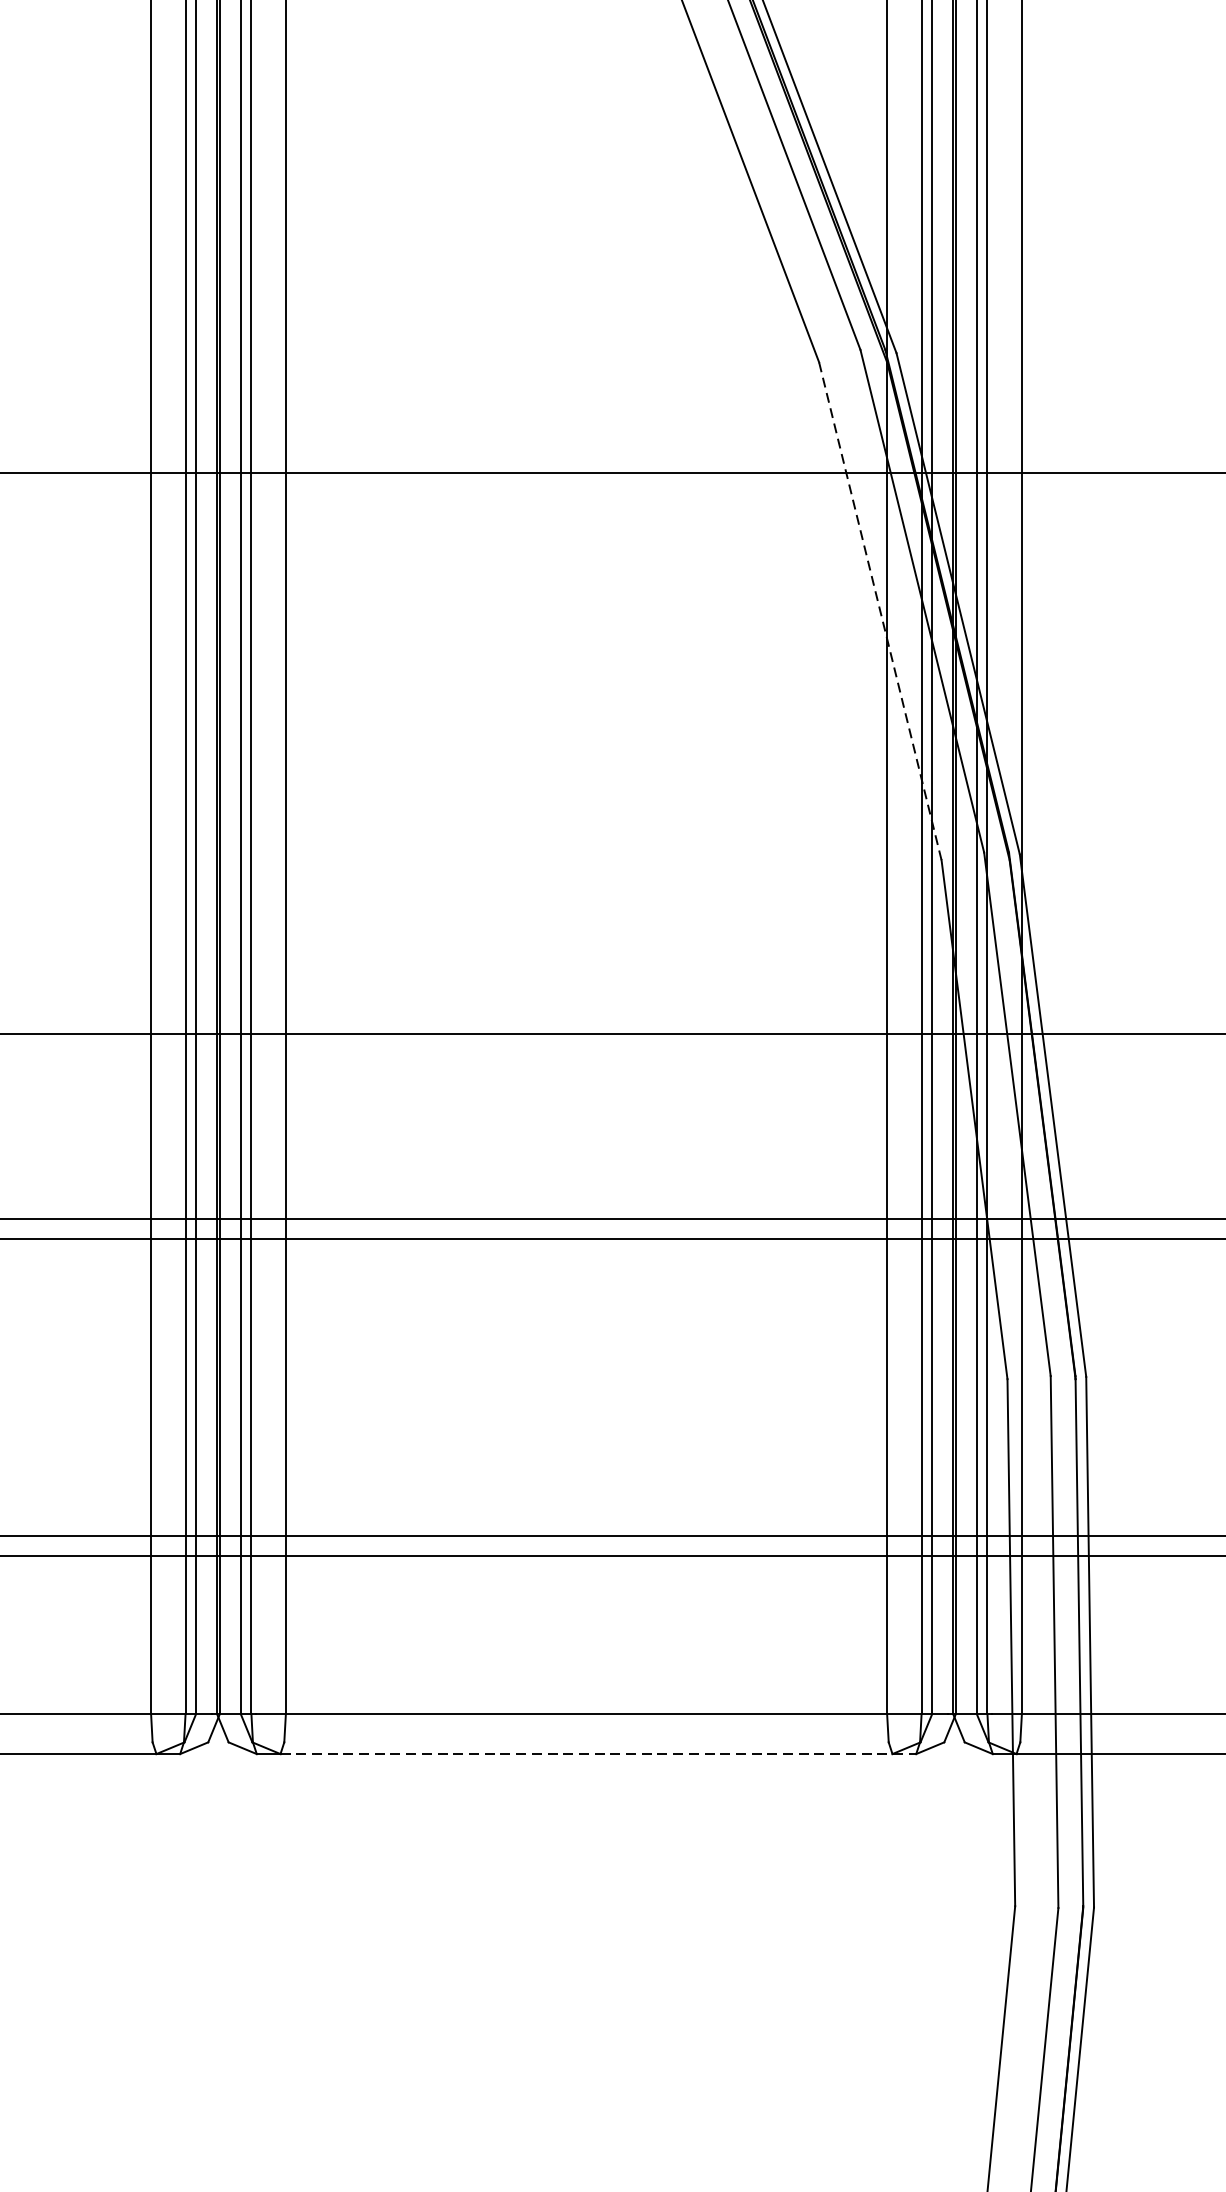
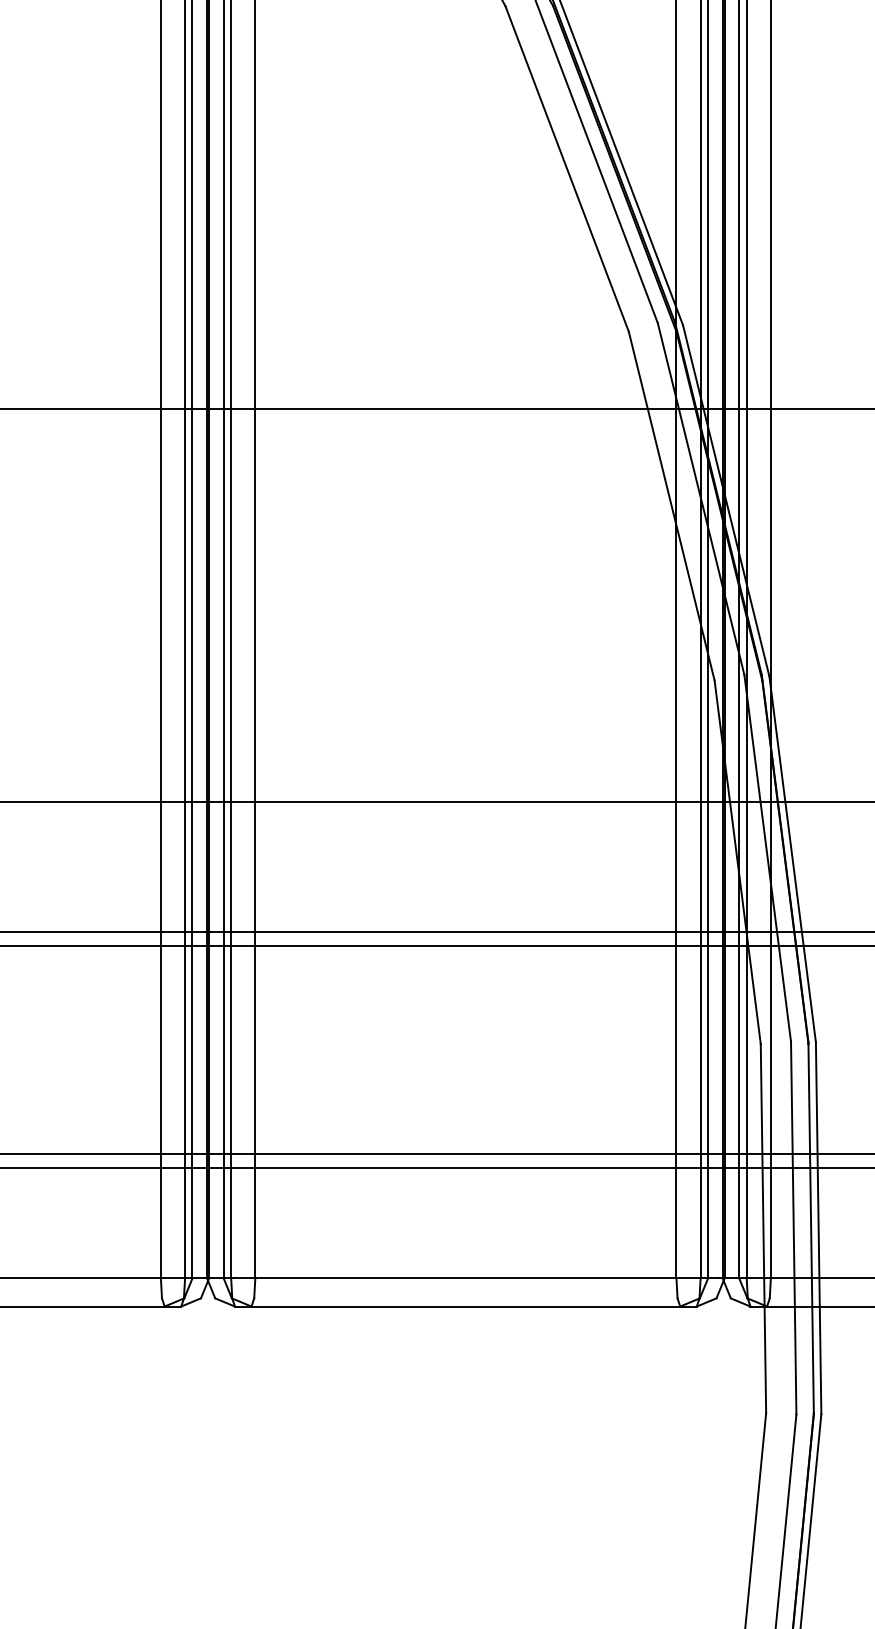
line: (880, 611) -> (671, 506), dashed -> solid
line: (598, 1753) -> (474, 1306), dashed -> solid

